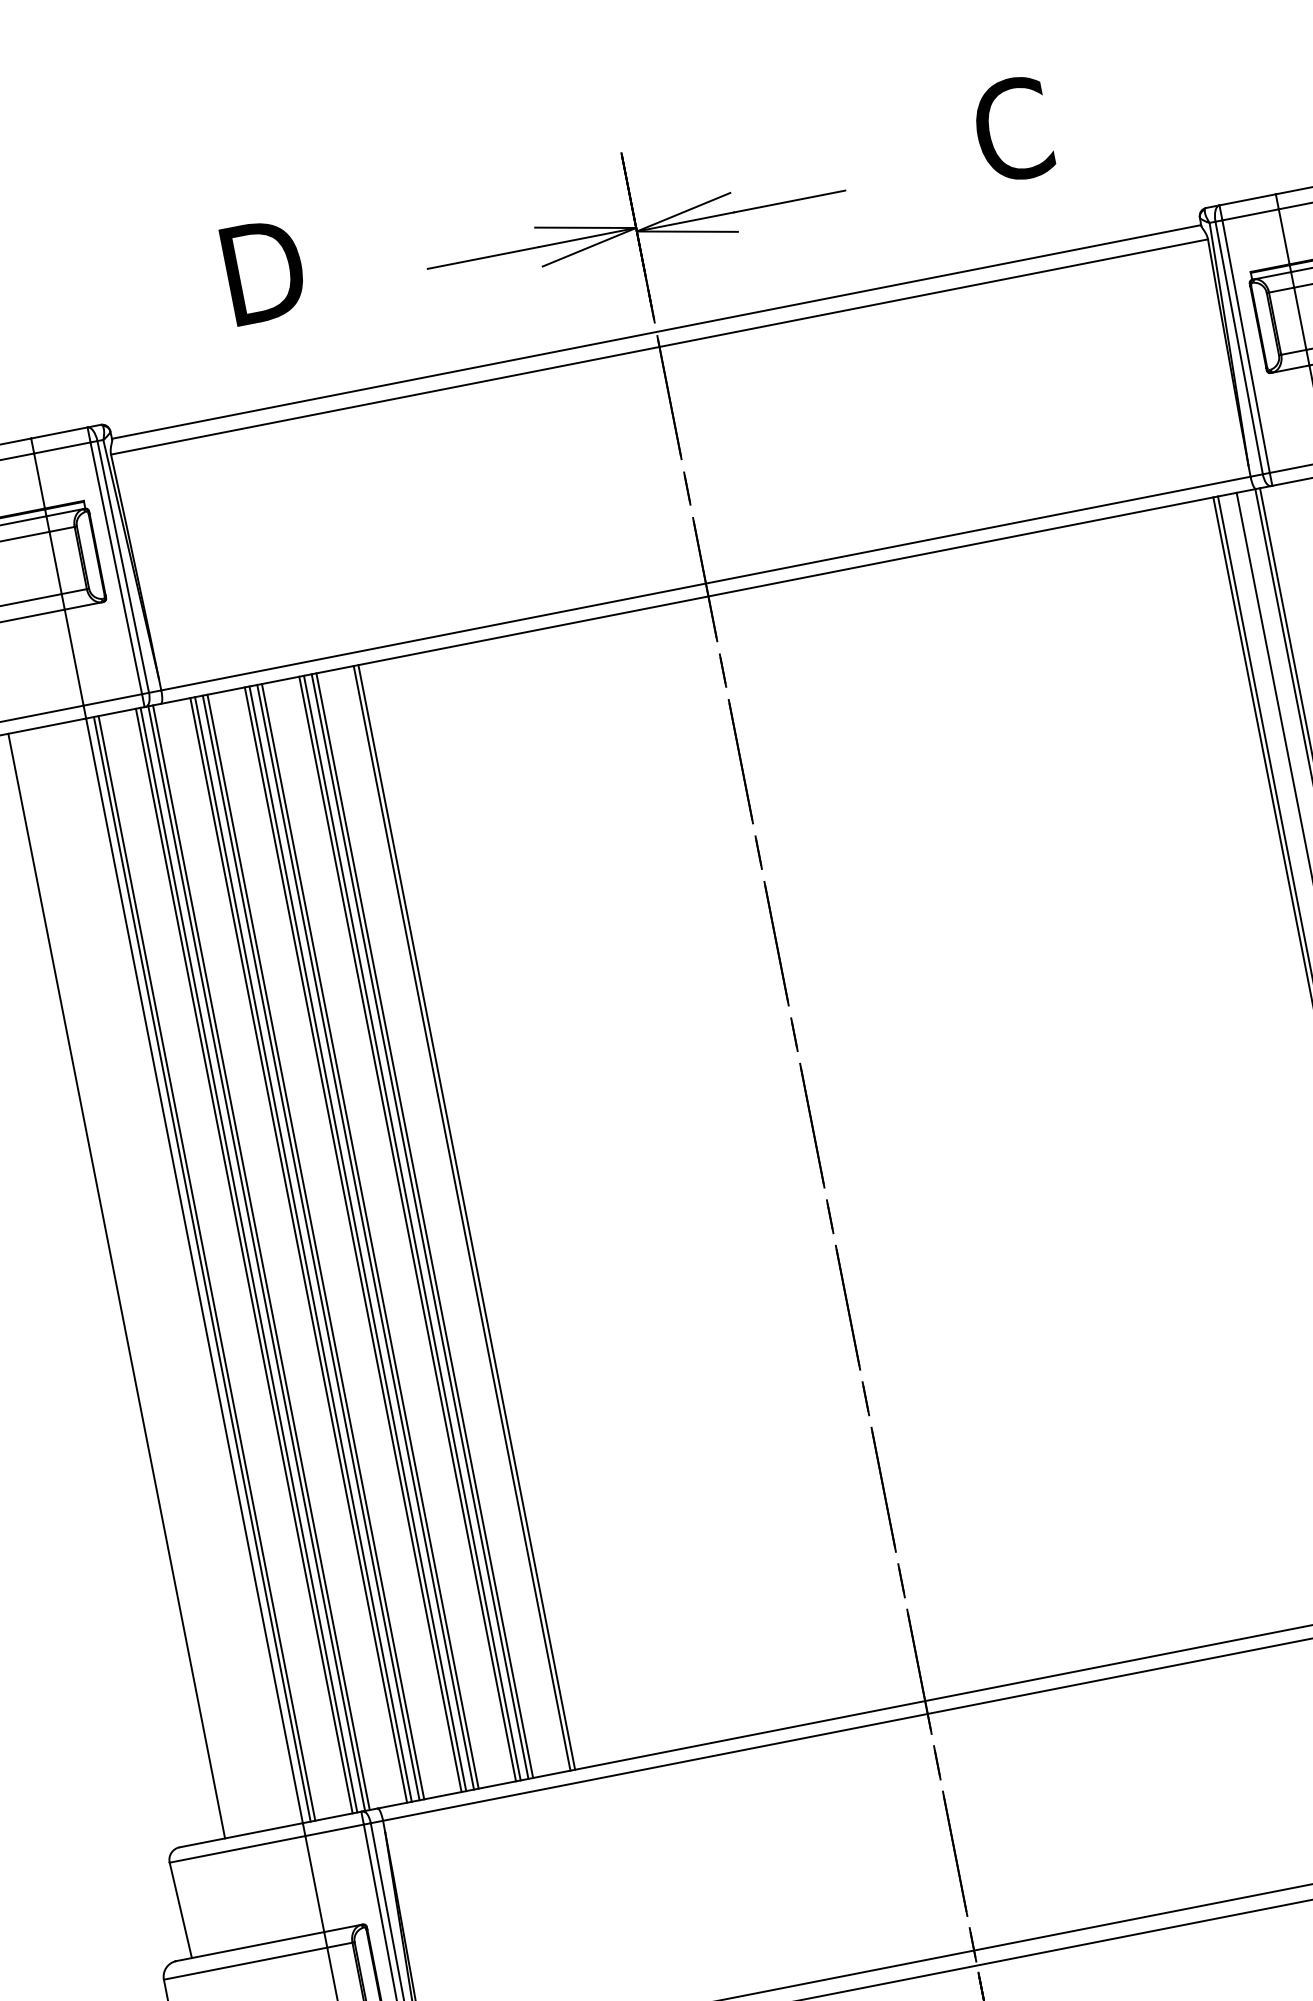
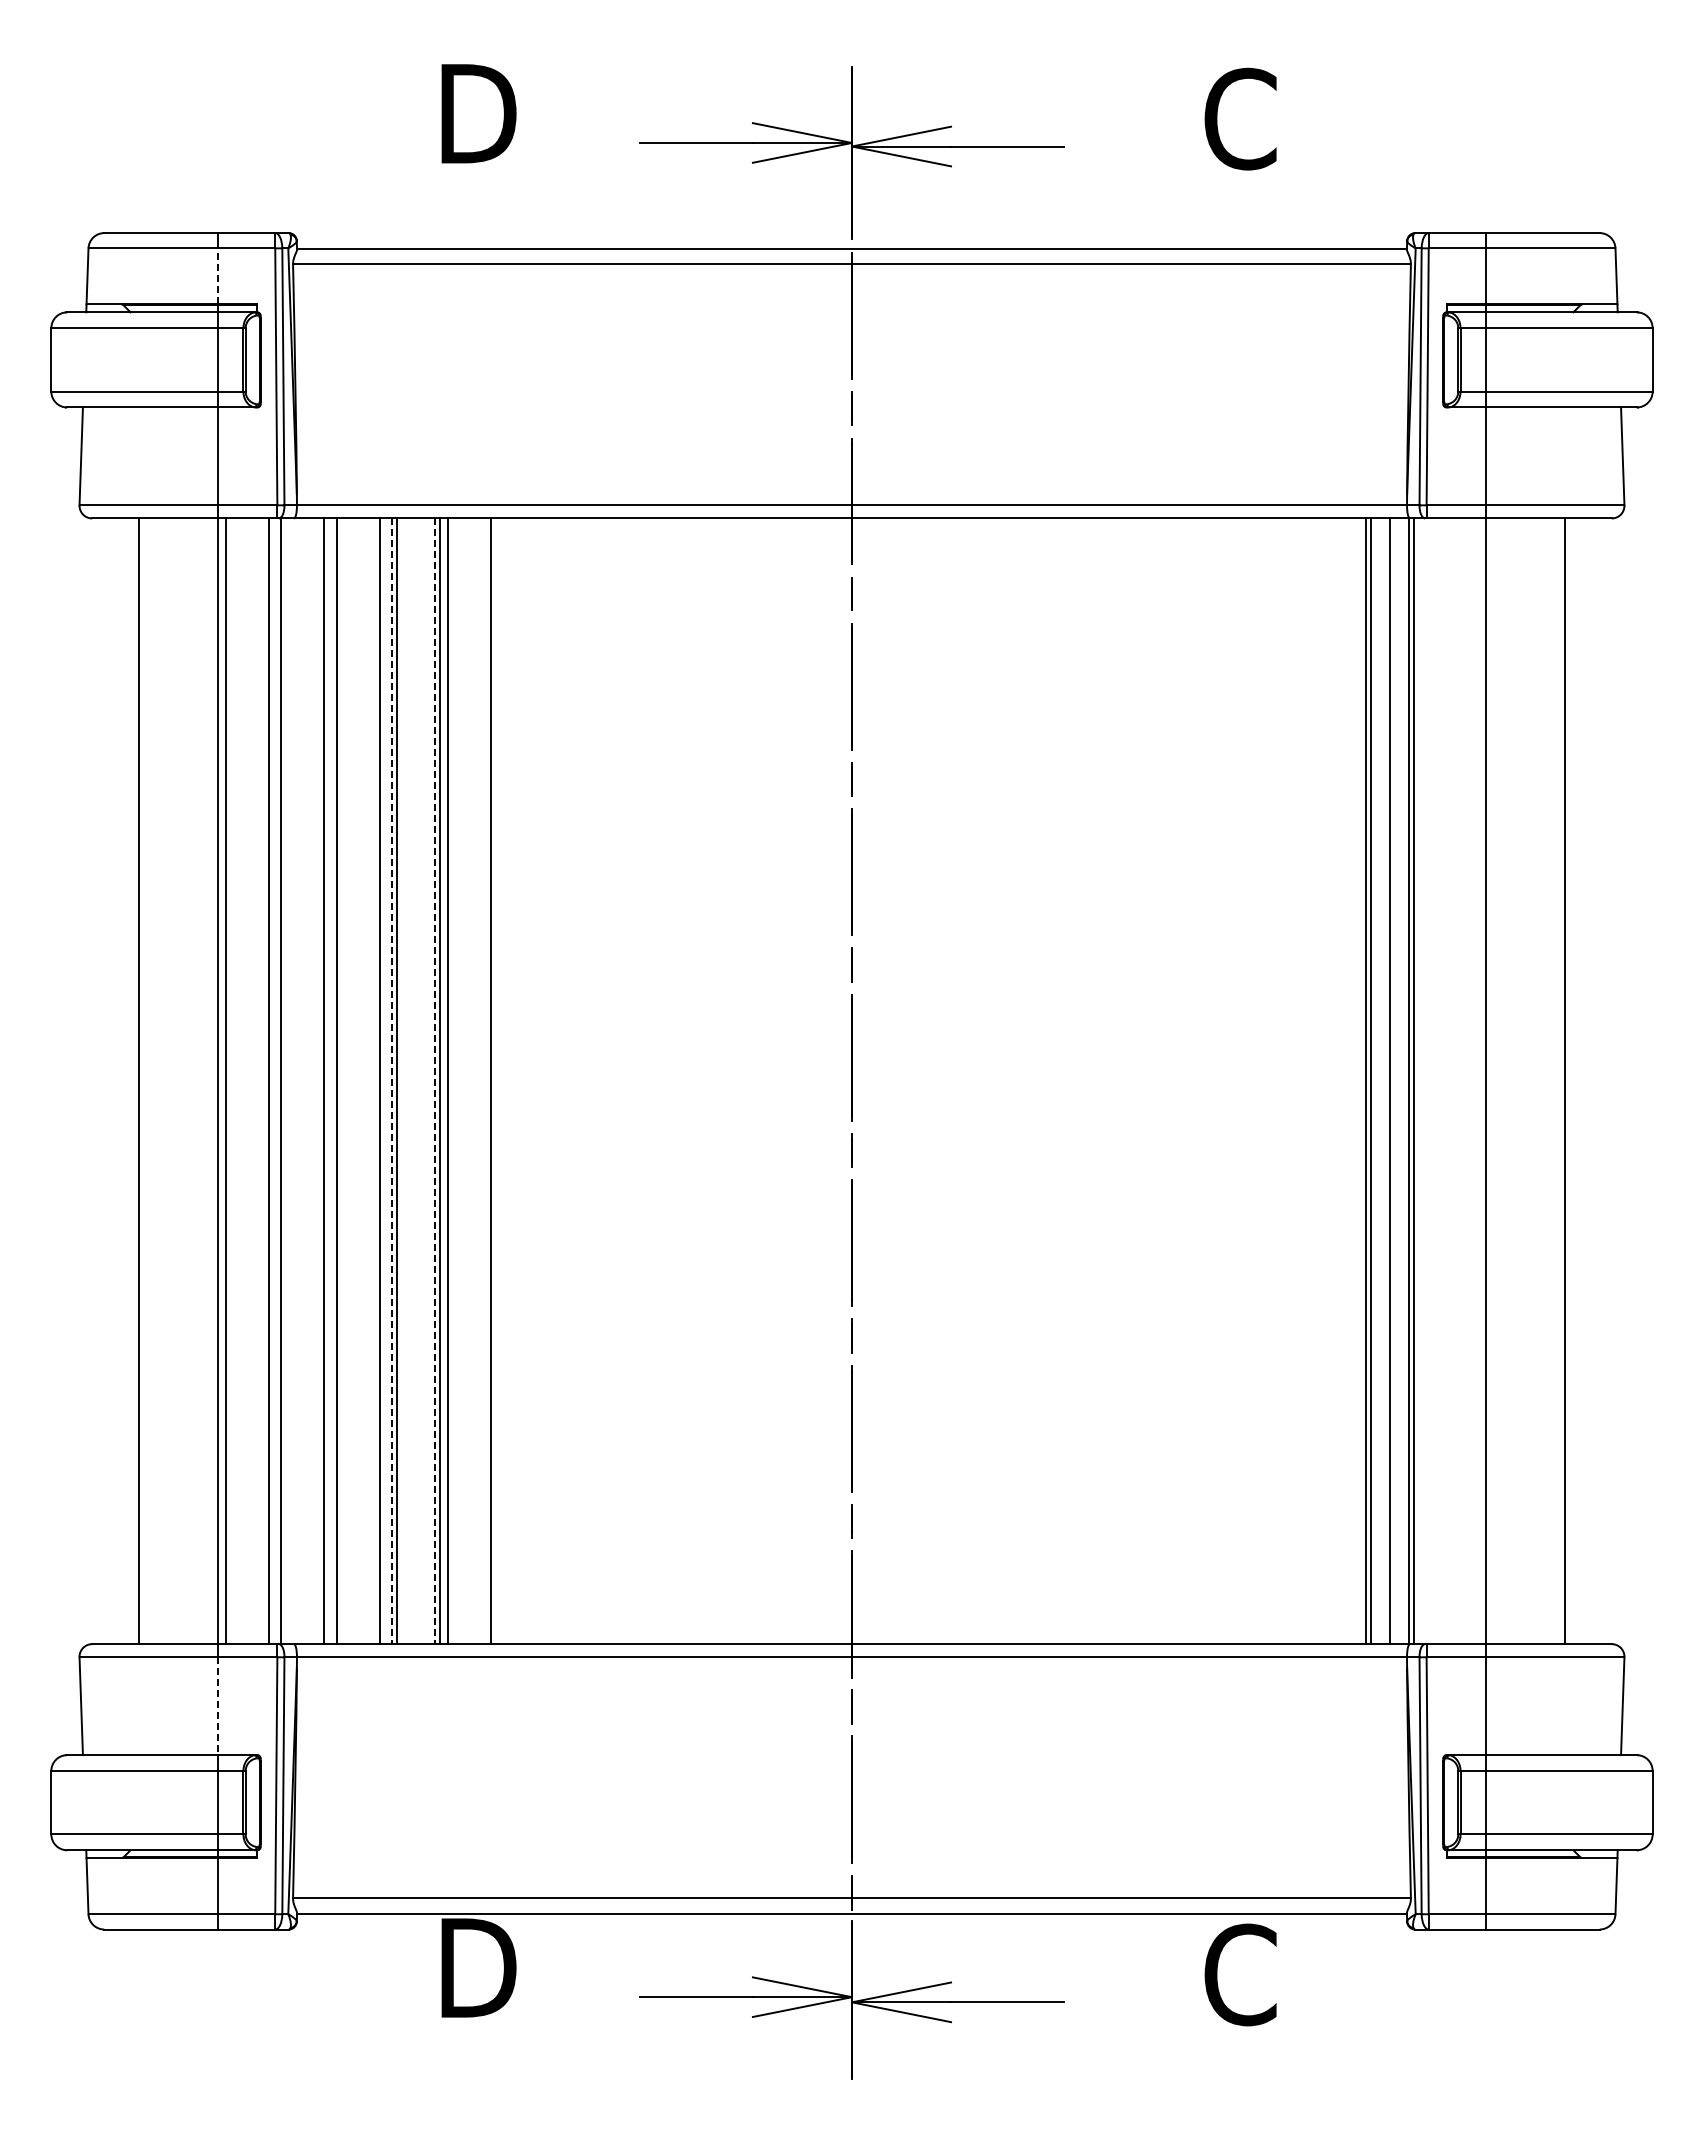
line: (39, 480) -> (217, 275), solid -> dashed
line: (467, 1217) -> (495, 1081), removed
line: (424, 1225) -> (452, 1081), removed
line: (408, 1229) -> (435, 1081), solid -> dashed
line: (365, 1237) -> (392, 1081), solid -> dashed
line: (358, 1238) -> (384, 1081), removed
line: (315, 1247) -> (341, 1081), removed
line: (303, 1249) -> (328, 1081), removed
line: (260, 1258) -> (285, 1081), removed
line: (249, 1260) -> (273, 1081), removed
line: (207, 1268) -> (230, 1081), removed
line: (314, 1884) -> (217, 1706), solid -> dashed

